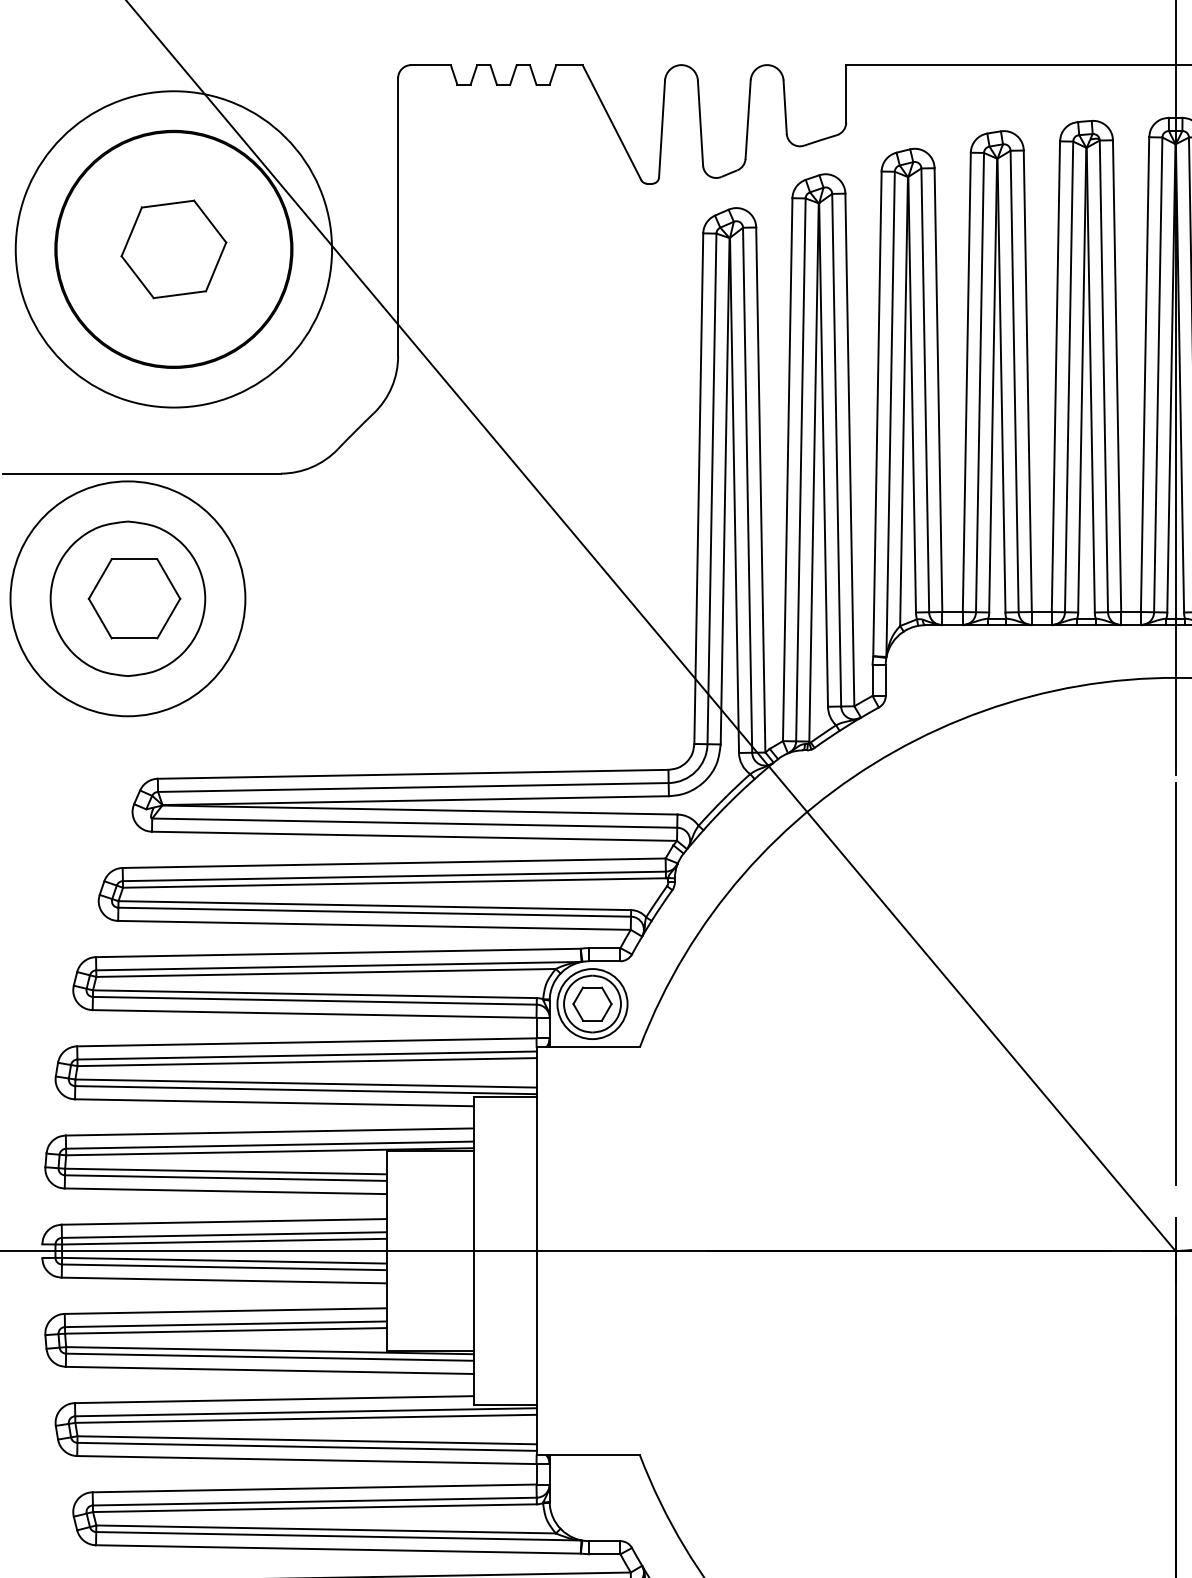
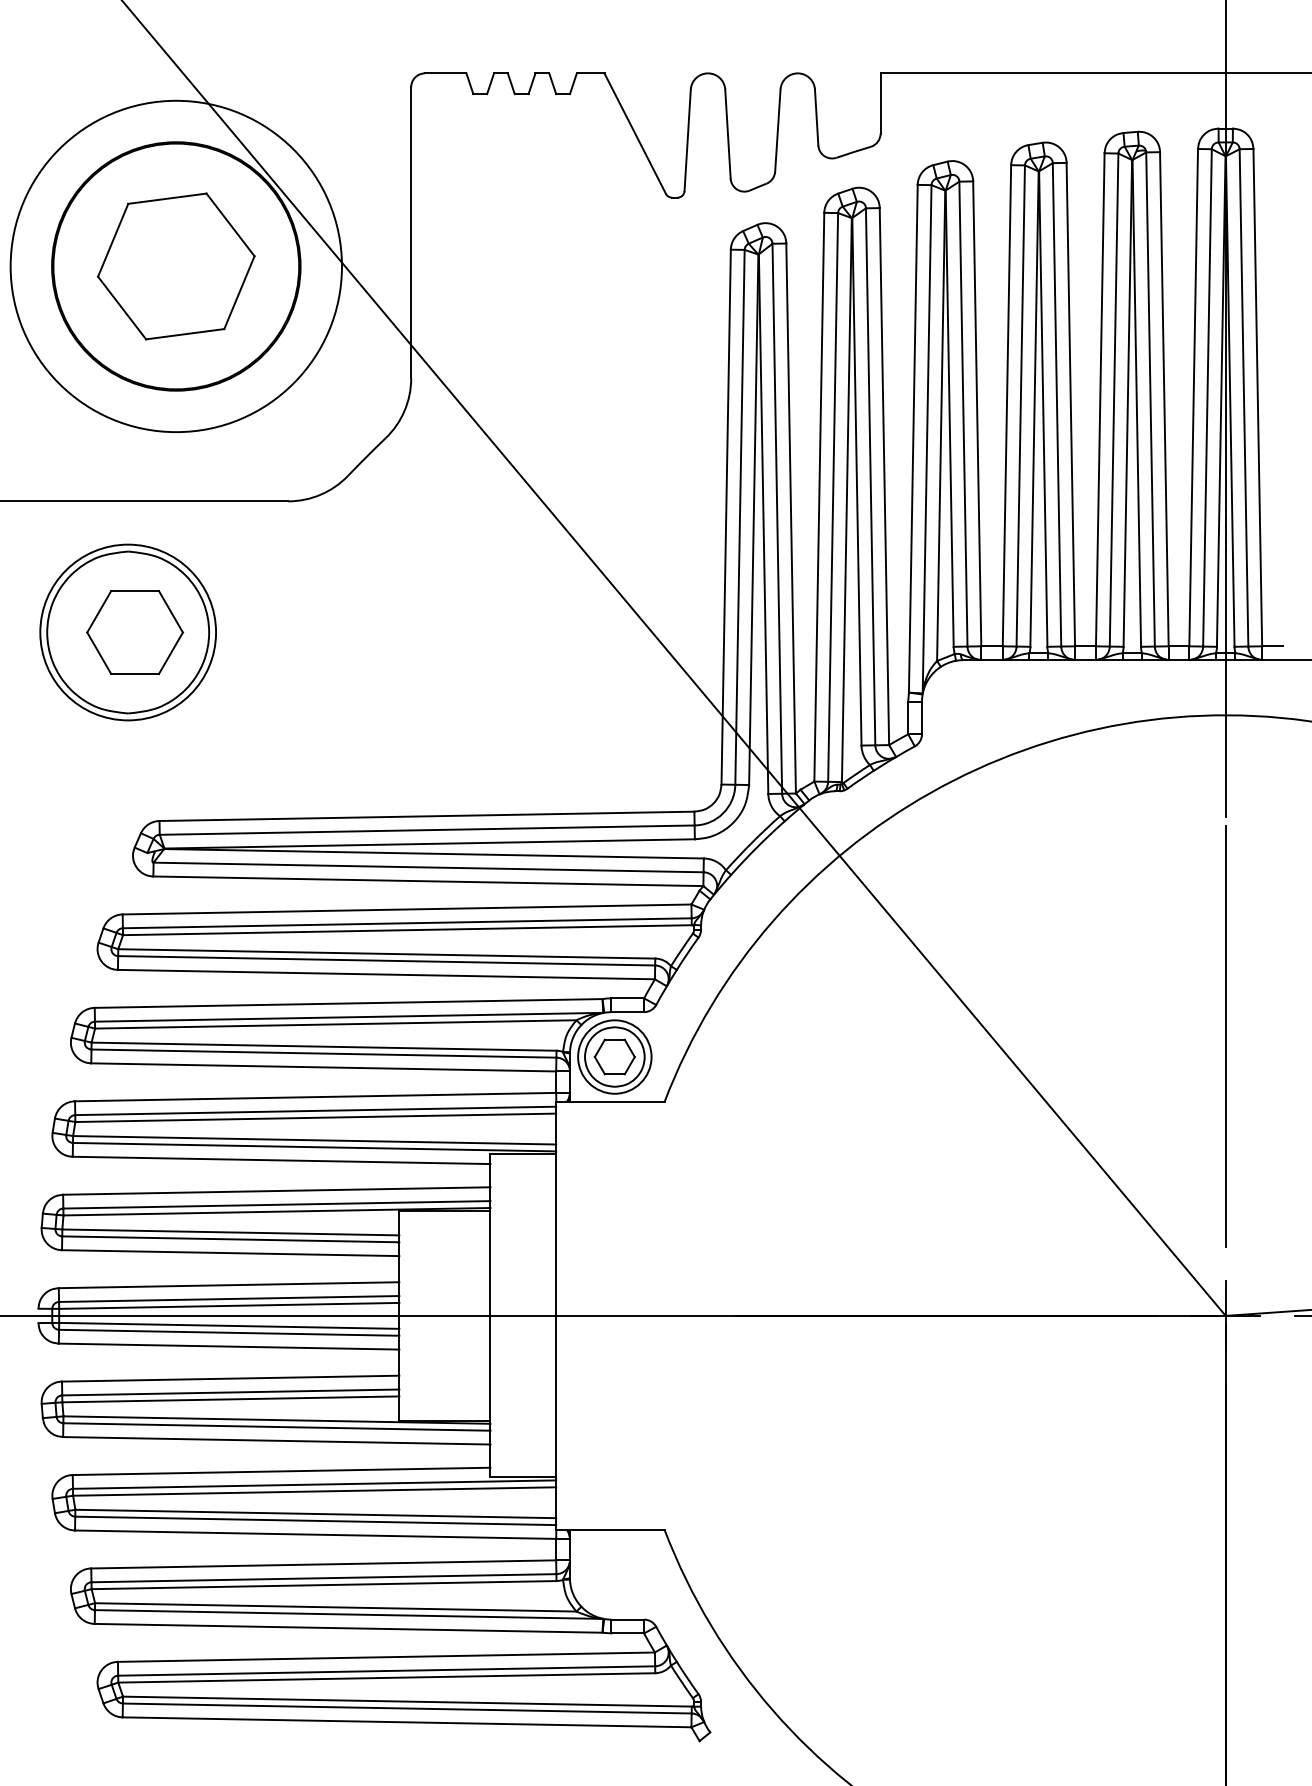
part: (174, 249) -> (176, 266), size x1.43
circle: (128, 598) -> (128, 632), size x0.71

